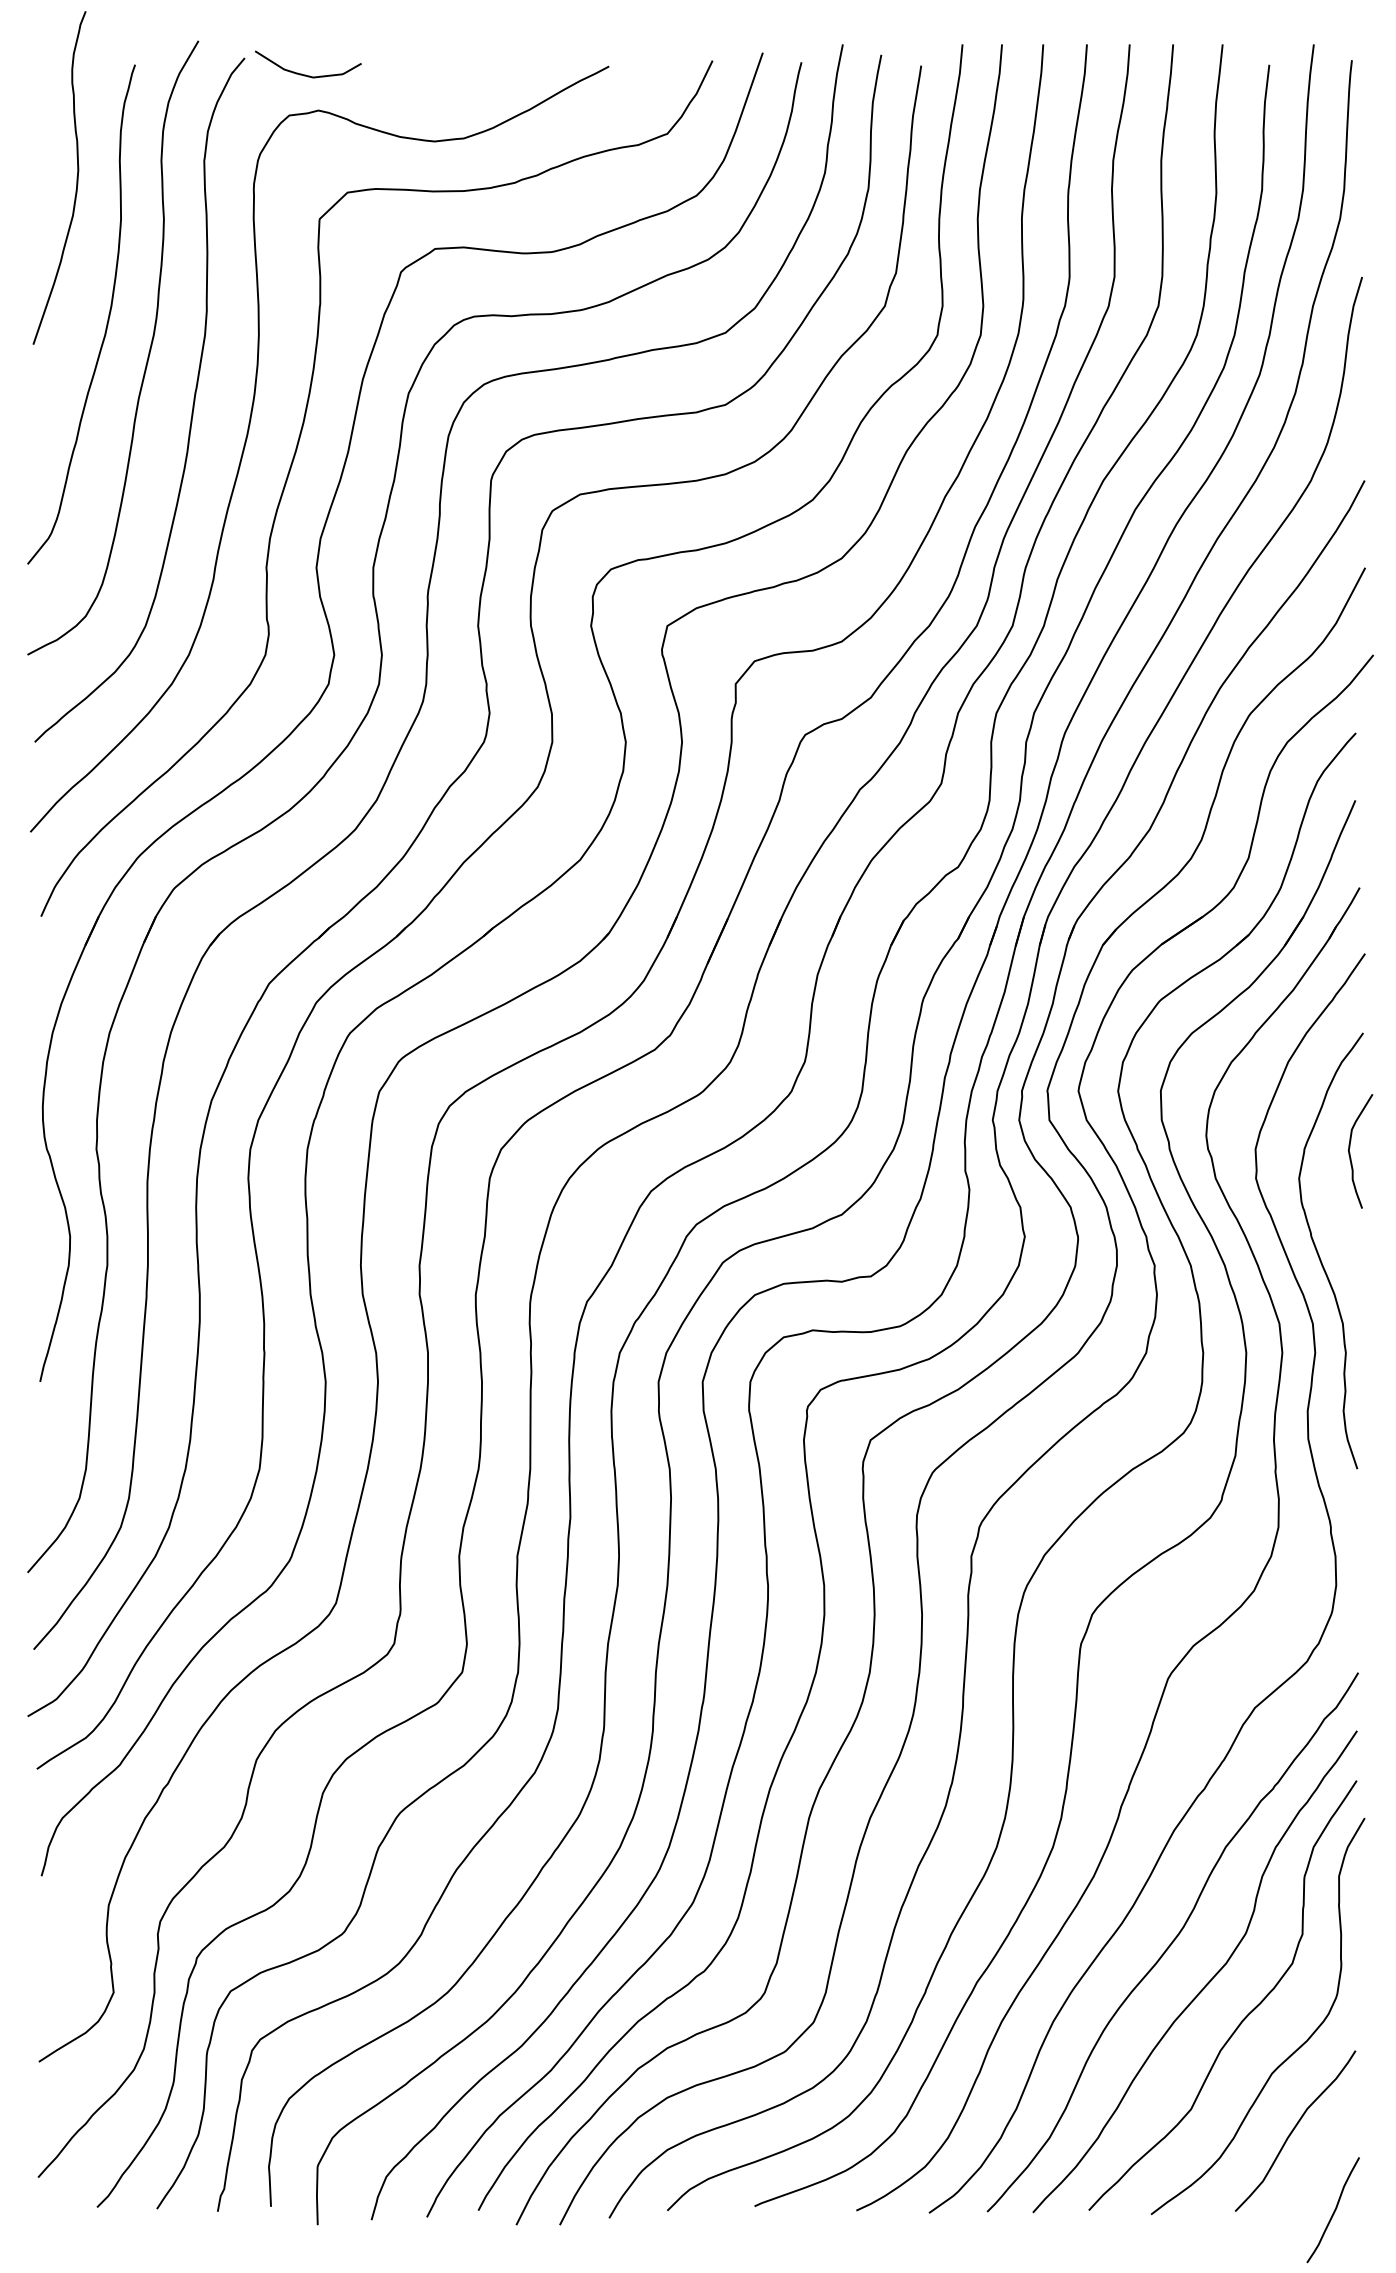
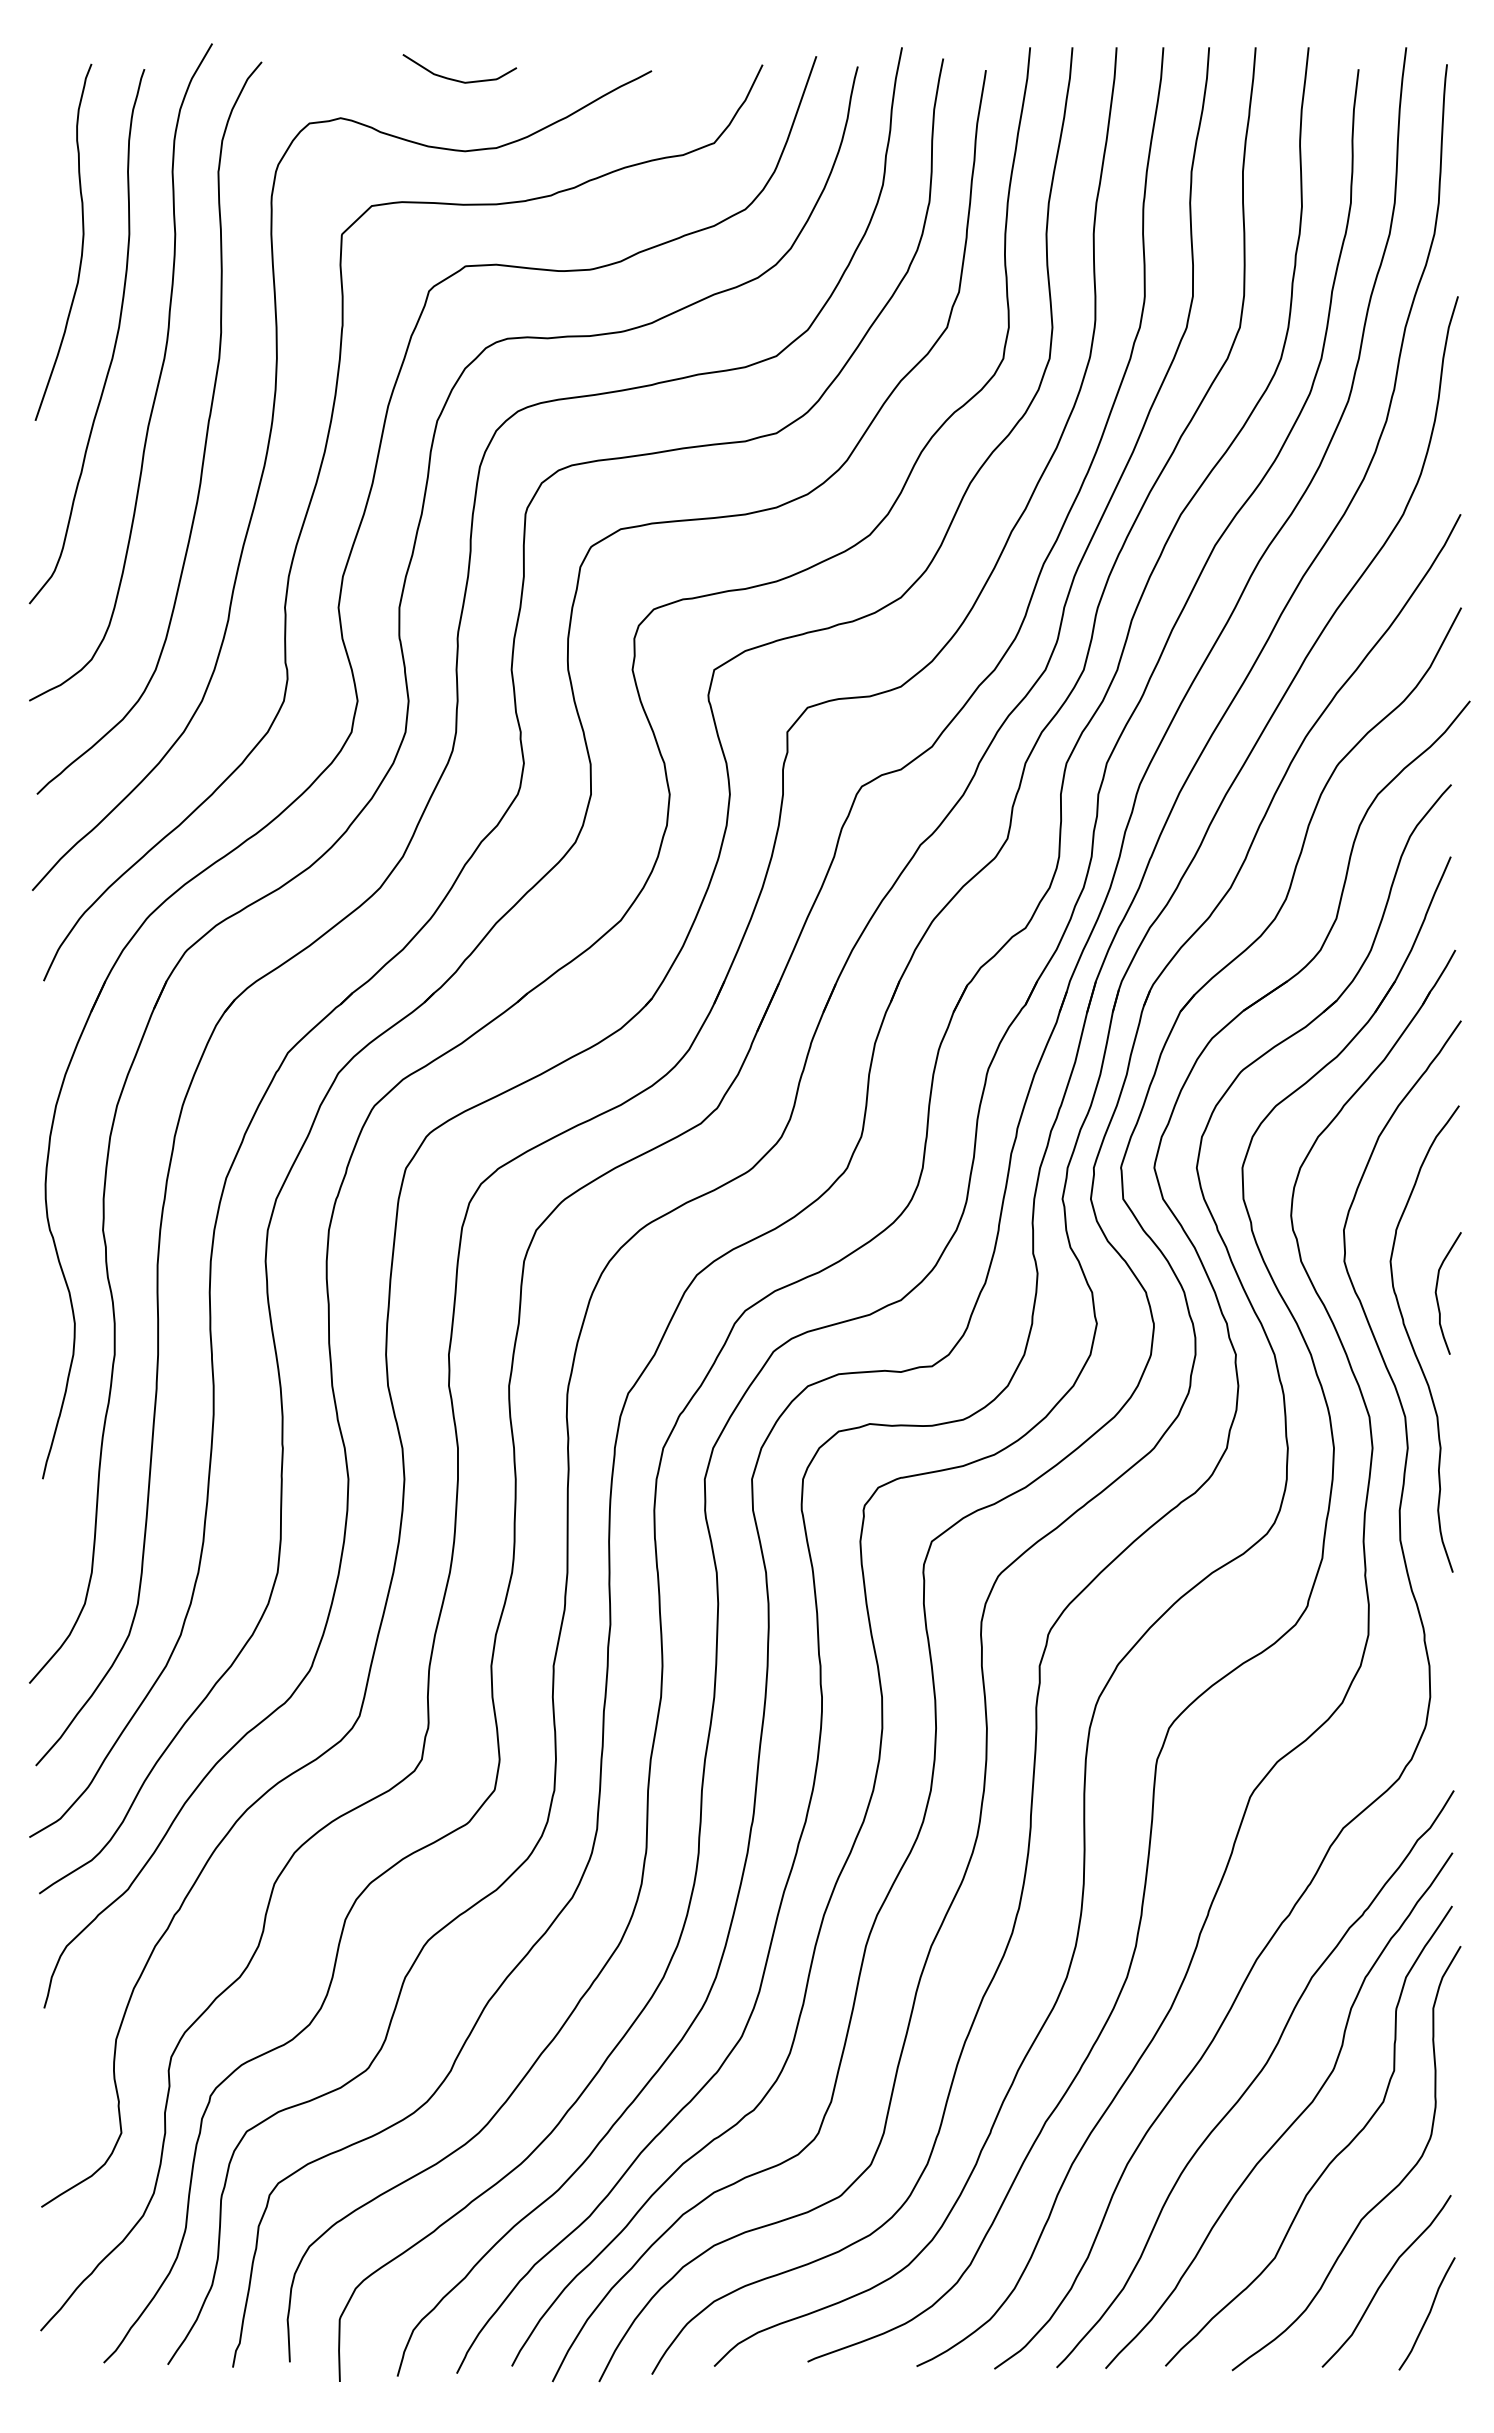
curve: (305, 74) -> (456, 79), moved
curve: (76, 179) -> (81, 244), moved
curve: (1350, 1153) -> (1437, 1295), moved
curve: (1333, 2210) -> (1427, 2314), moved

